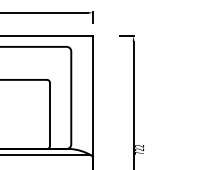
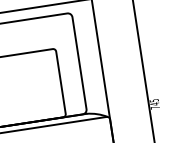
text: (139, 148) -> (154, 102), 722 -> 745

